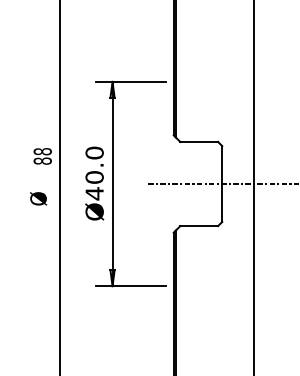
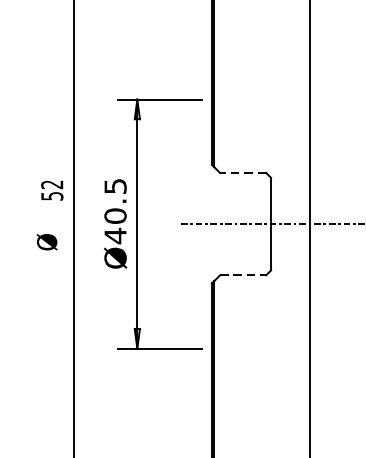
line: (199, 142) -> (243, 173), solid -> dashed
text: (94, 152) -> (115, 185), Ø40.0 -> Ø40.5
text: (42, 156) -> (51, 190), 88 -> 52
line: (199, 226) -> (243, 275), solid -> dashed

